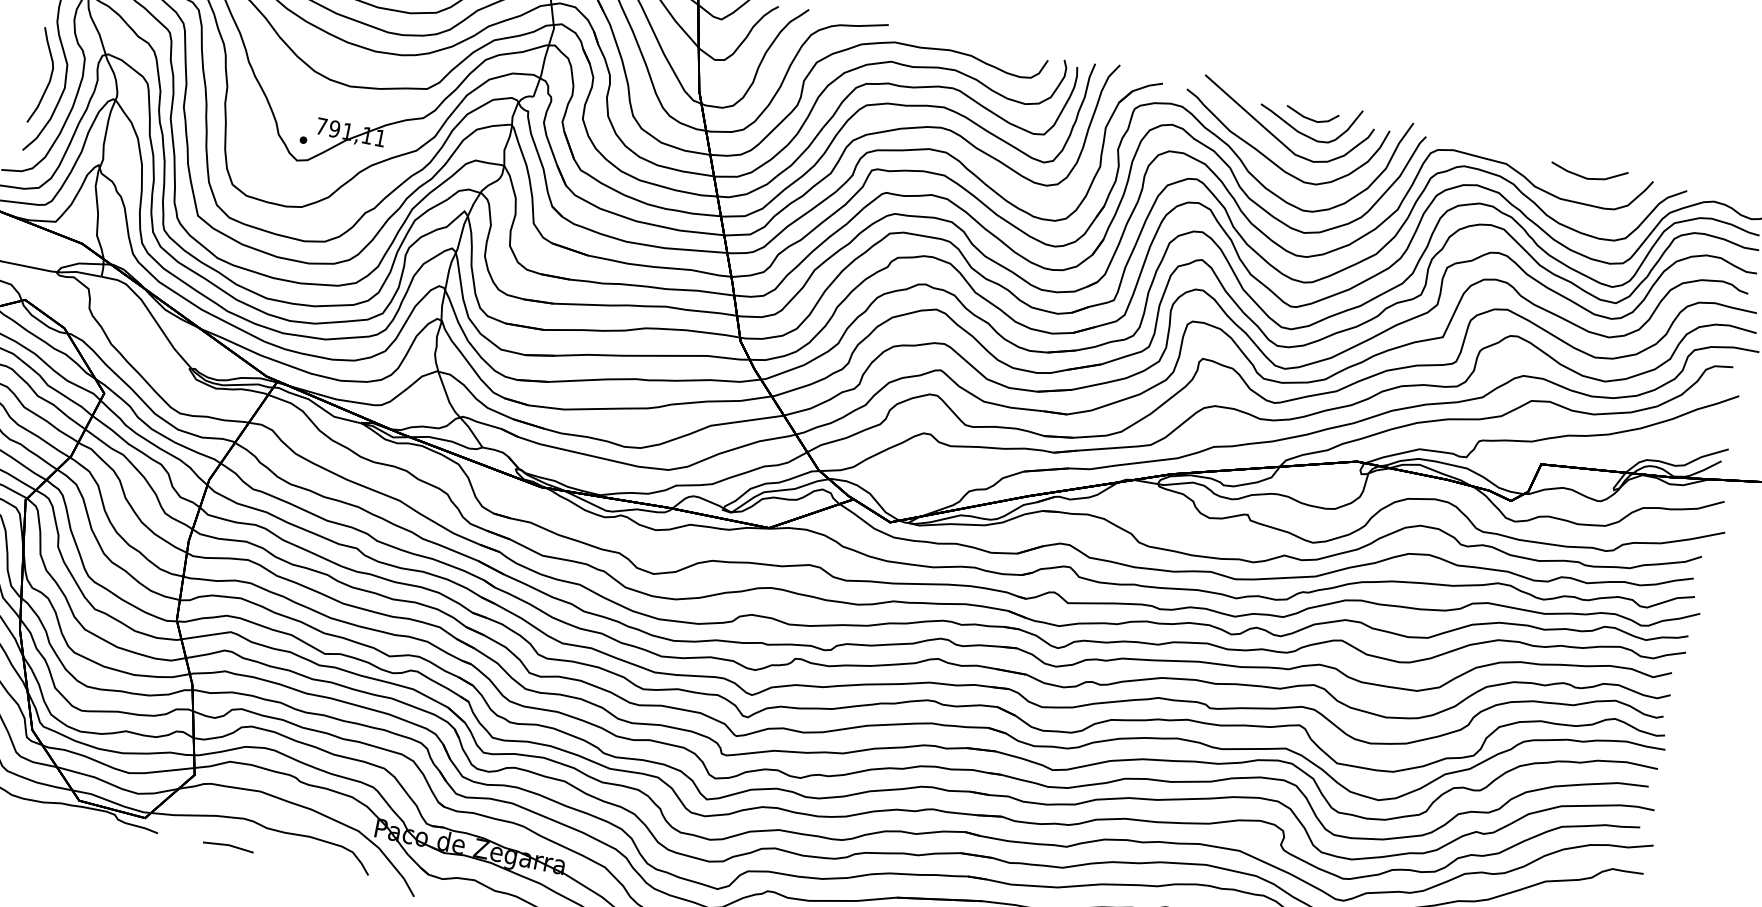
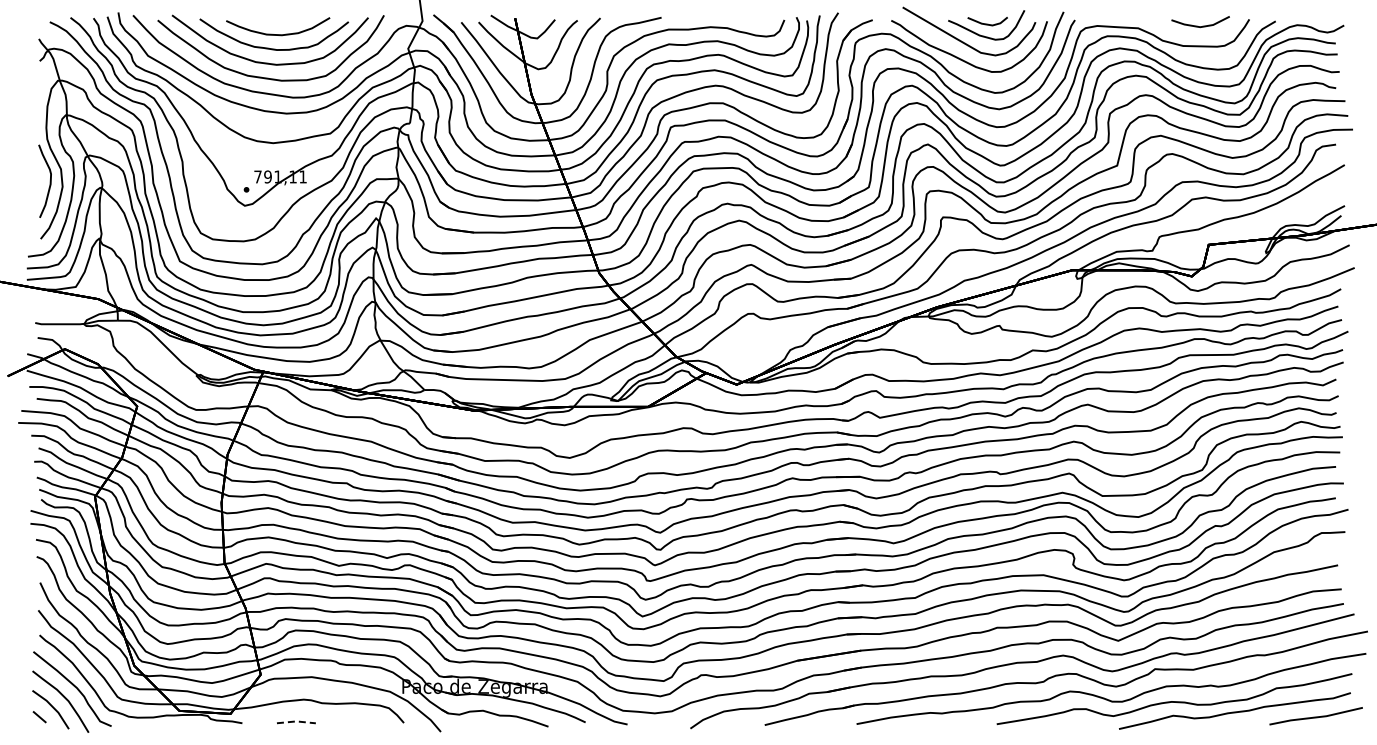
line: (228, 845) -> (296, 721), solid -> dashed

